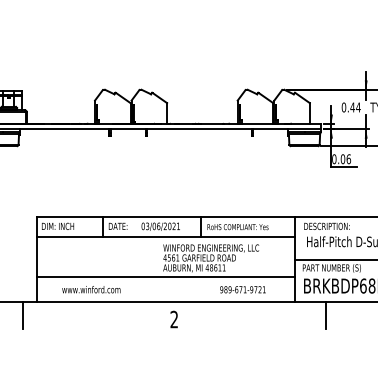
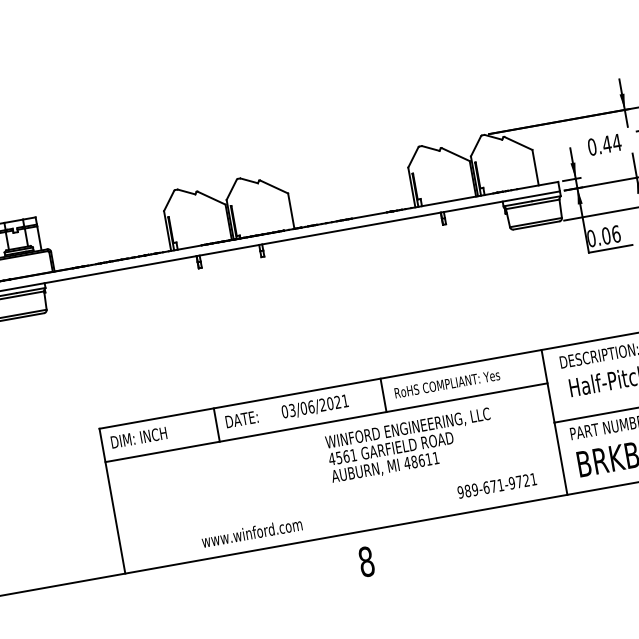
line: (165, 277) -> (338, 492), removed
text: (91, 289) -> (252, 532), moved
text: (242, 289) -> (496, 485), moved
line: (22, 314) -> (105, 599), removed
line: (326, 314) -> (625, 506), removed
text: (174, 319) -> (366, 561), 2 -> 8

